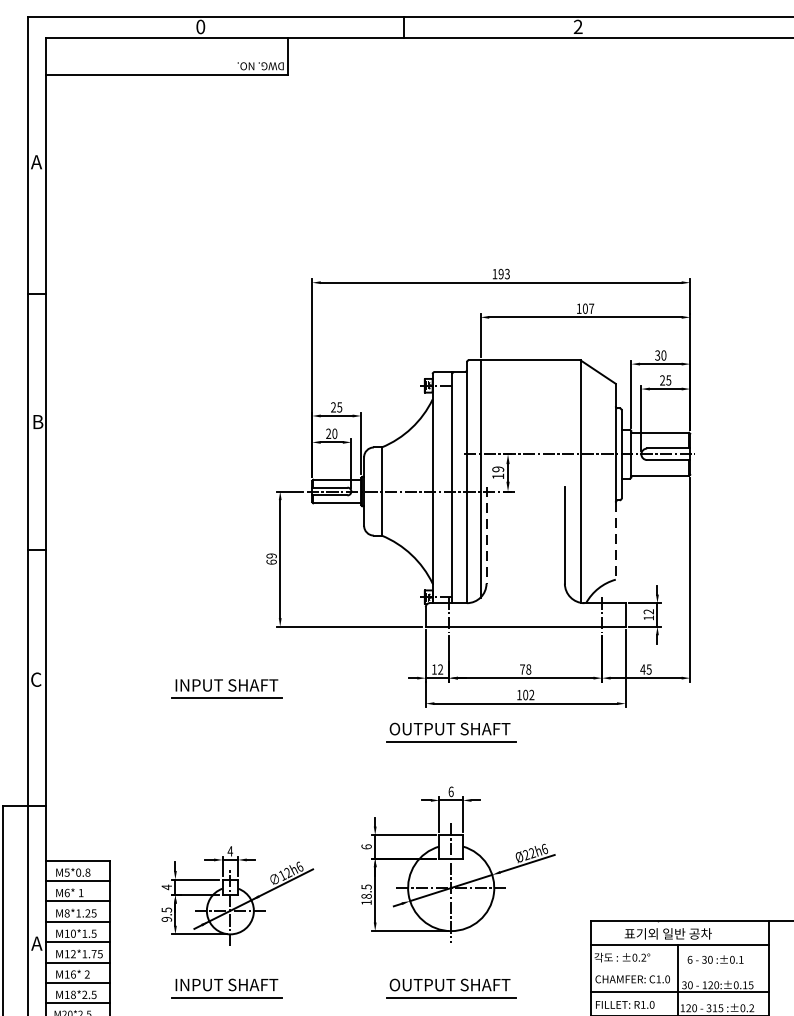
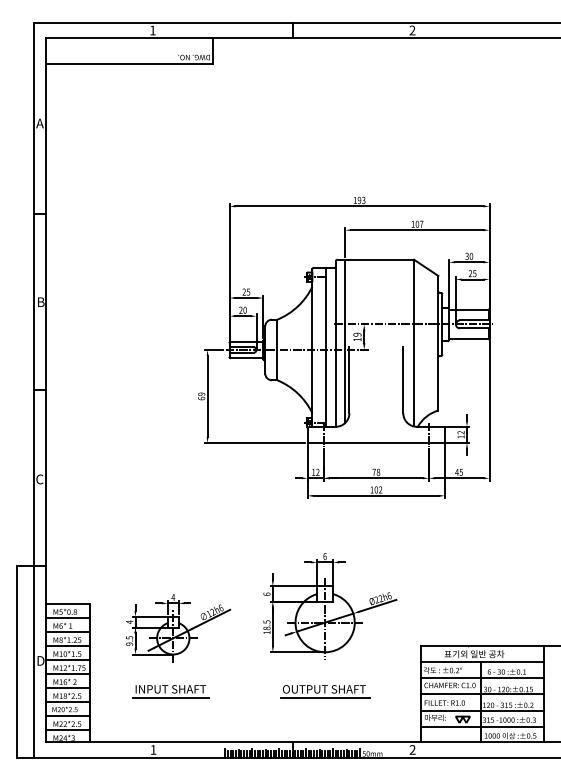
text: (200, 26) -> (152, 30), 0 -> 1
line: (486, 535) -> (349, 380), dashed -> solid
line: (616, 541) -> (438, 384), dashed -> solid
part: (226, 688) -> (170, 485), removed
part: (451, 732) -> (325, 515), removed
text: (37, 943) -> (40, 660), A -> D
line: (680, 969) -> (482, 678), added

